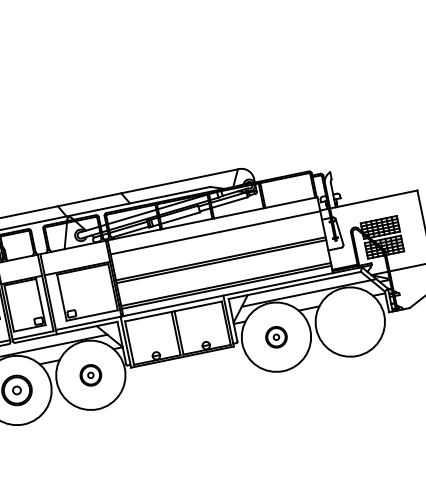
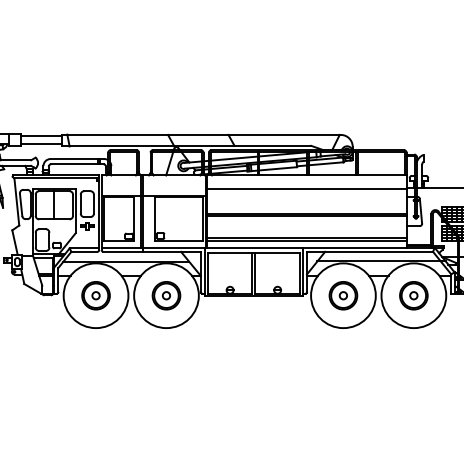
part: (349, 321) -> (413, 295), added
part: (276, 336) -> (343, 295), size x1.43
part: (90, 375) -> (166, 295), size x1.43

